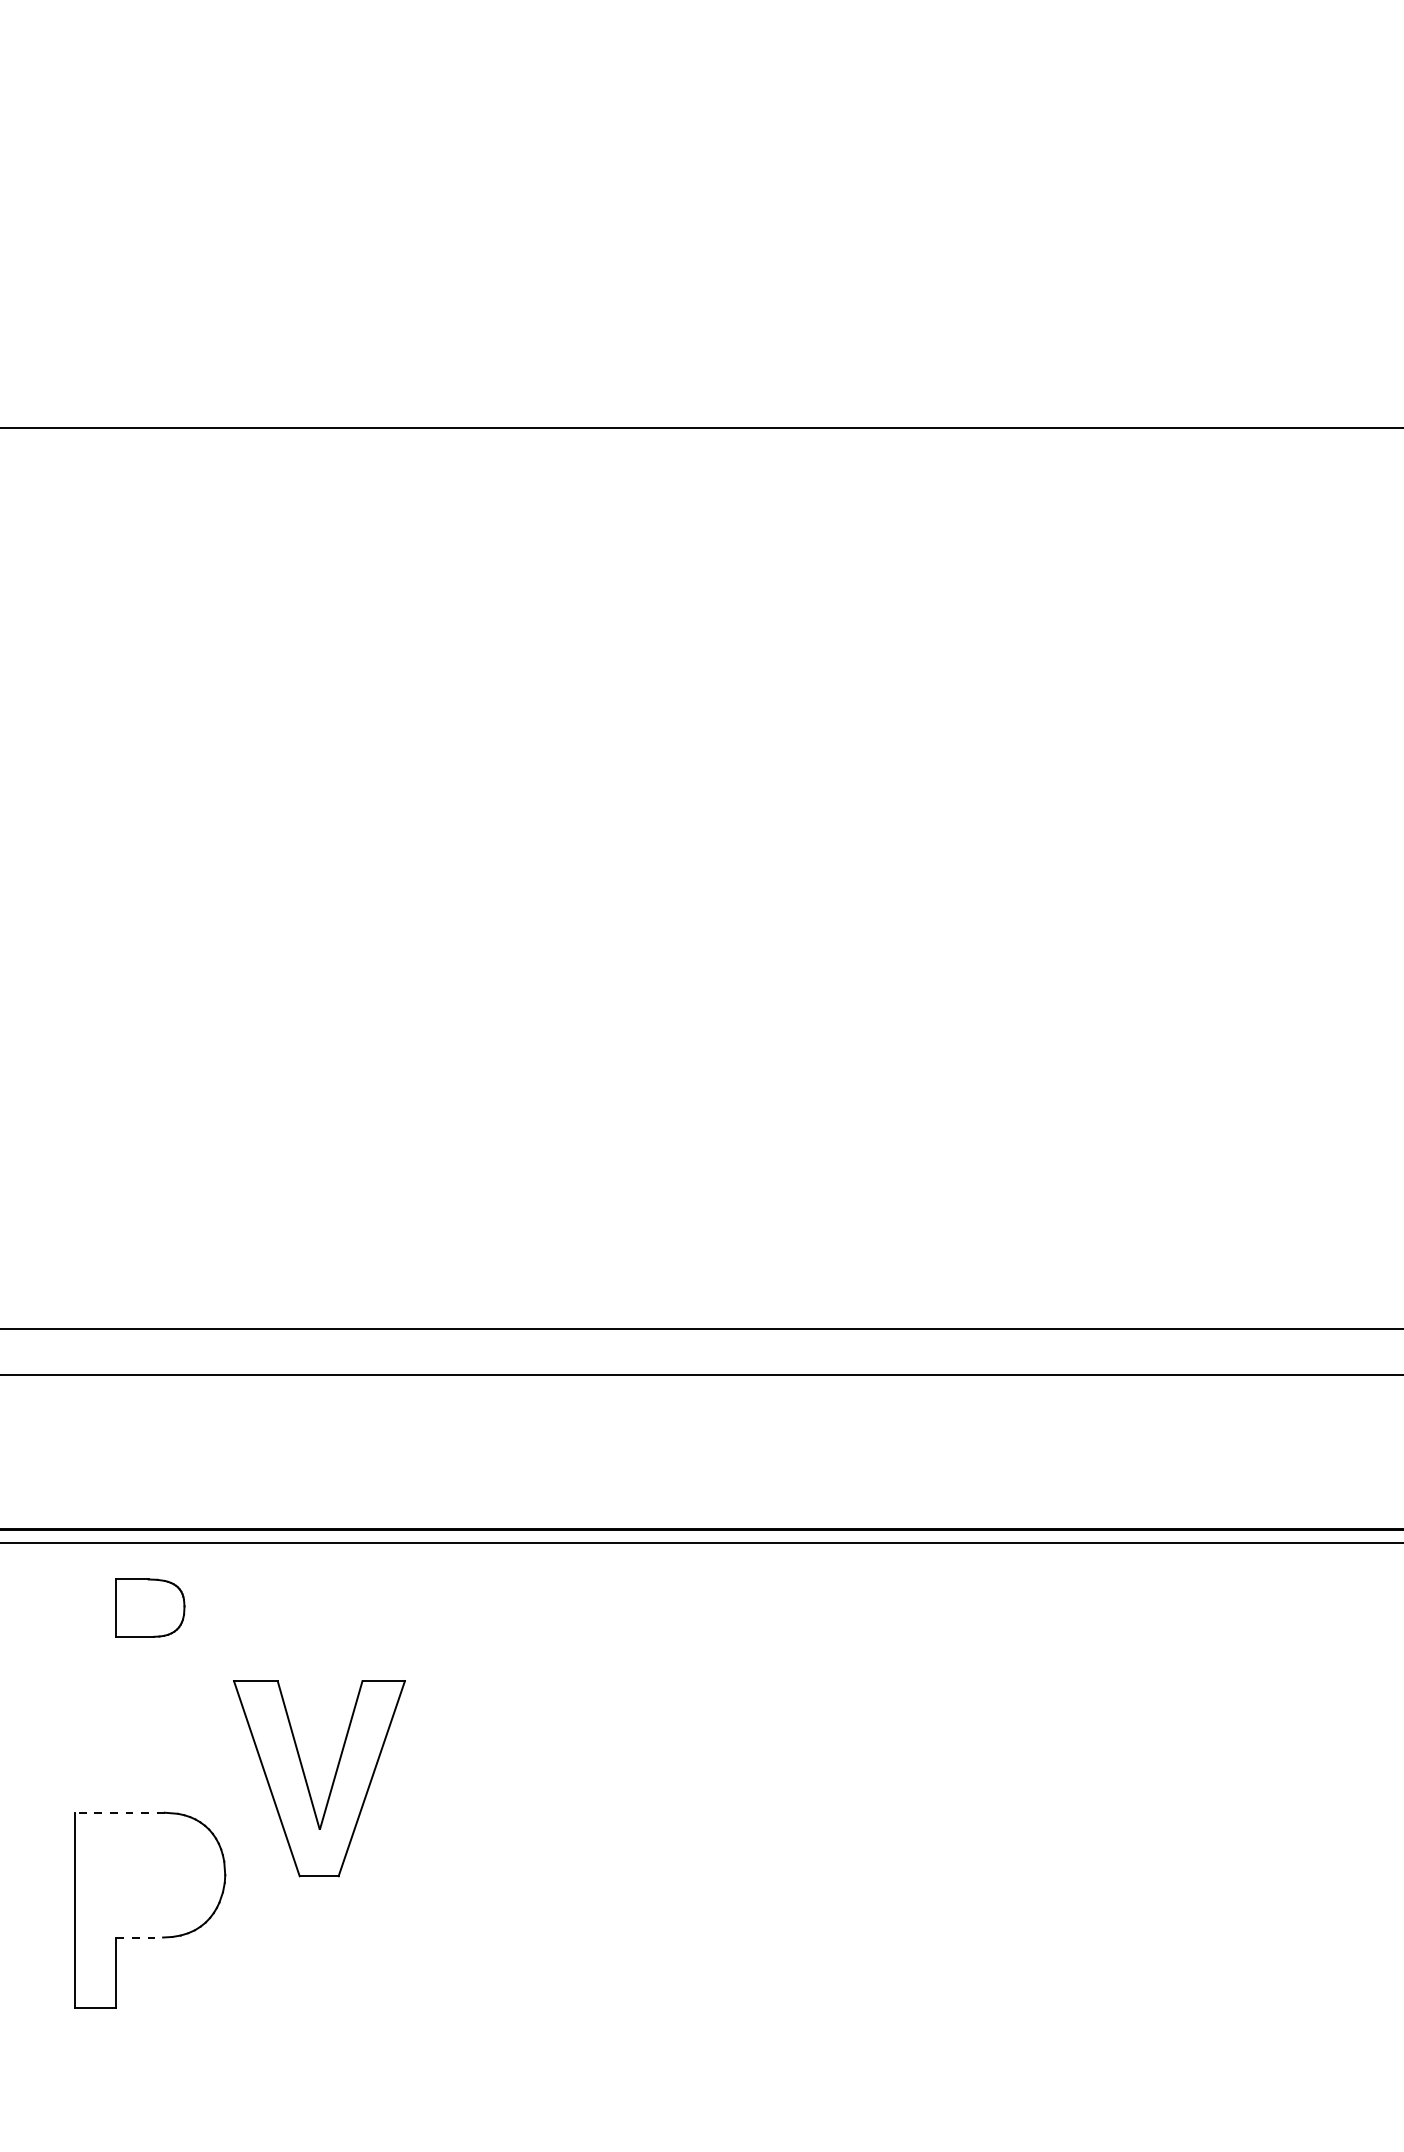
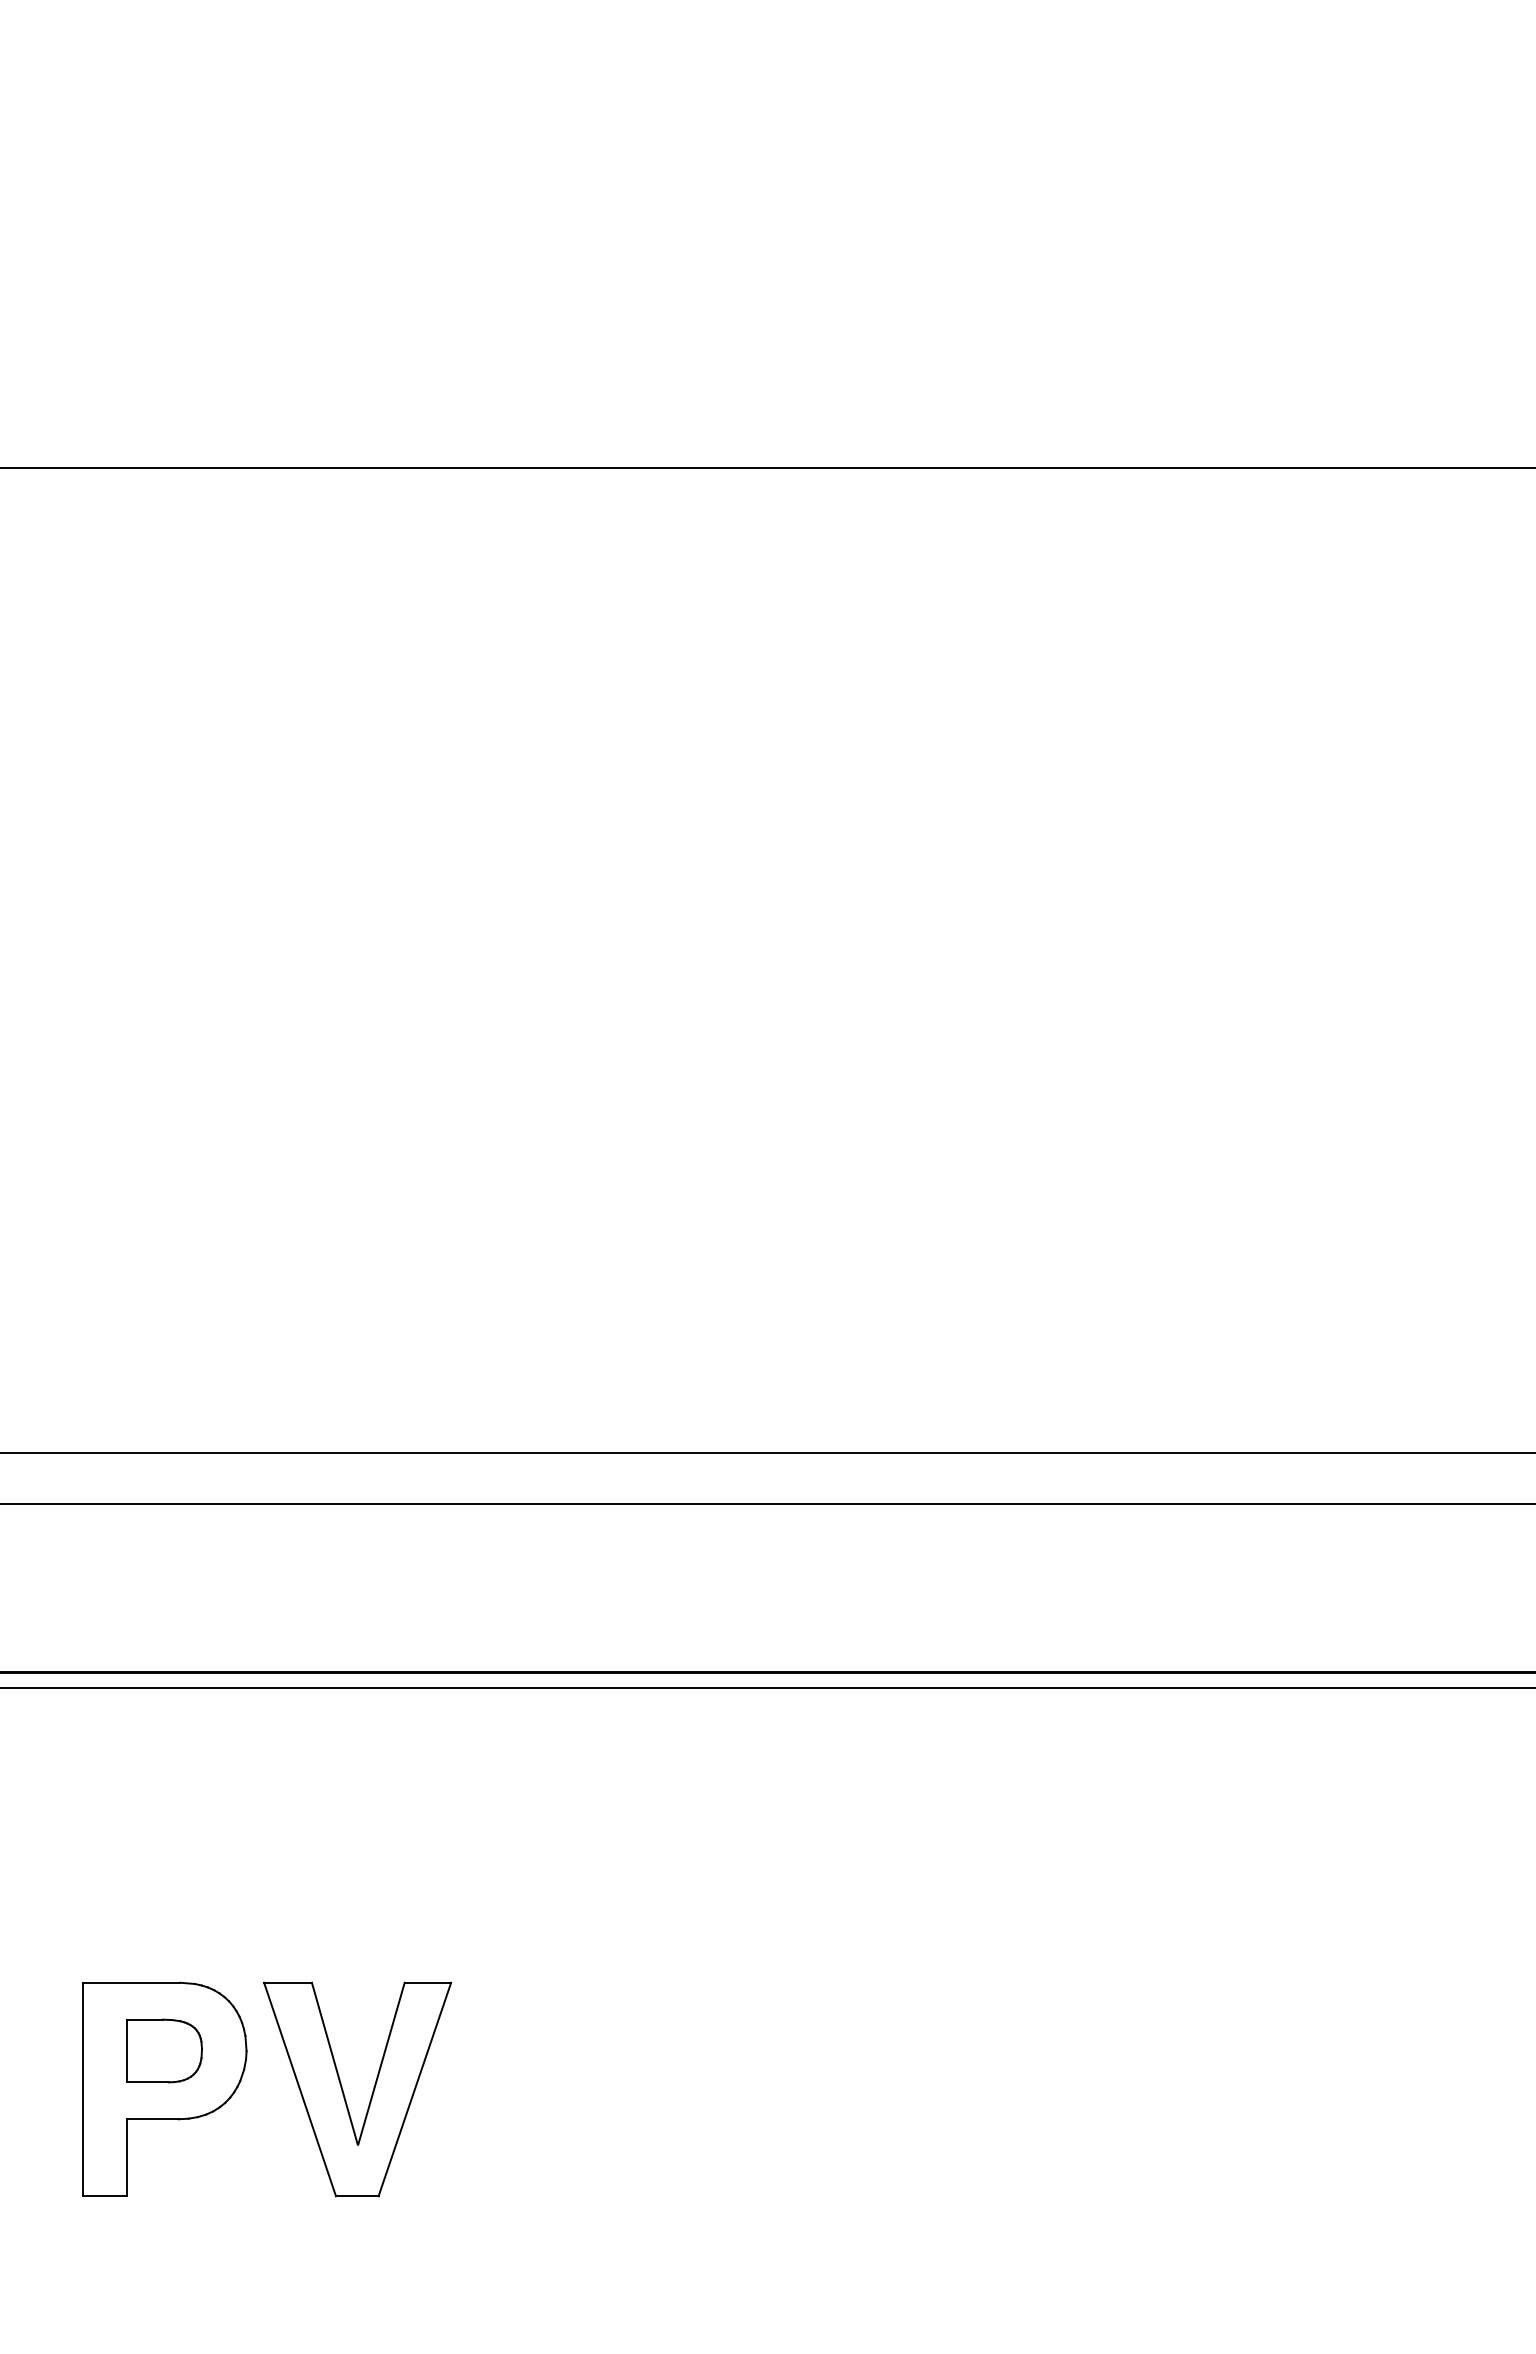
part: (150, 1607) -> (164, 2050), moved
part: (307, 1782) -> (344, 2093), moved
line: (120, 1812) -> (131, 1982), dashed -> solid
line: (139, 1937) -> (152, 2119), dashed -> solid

